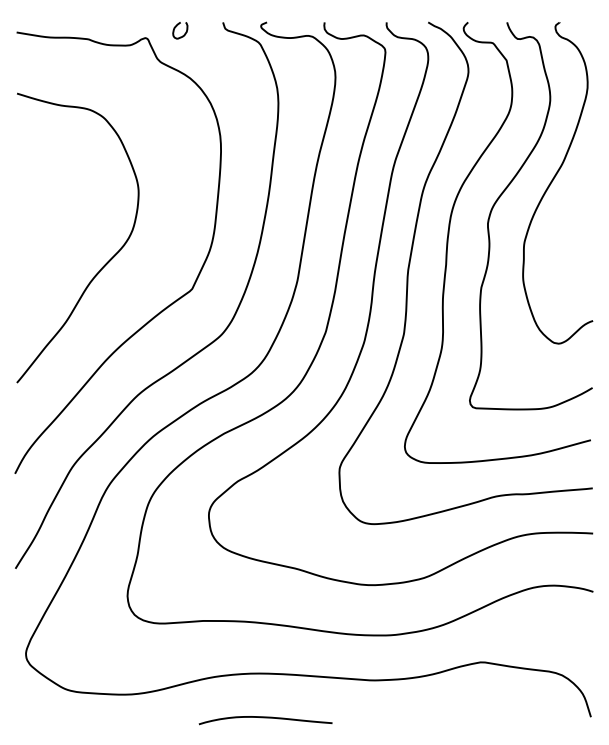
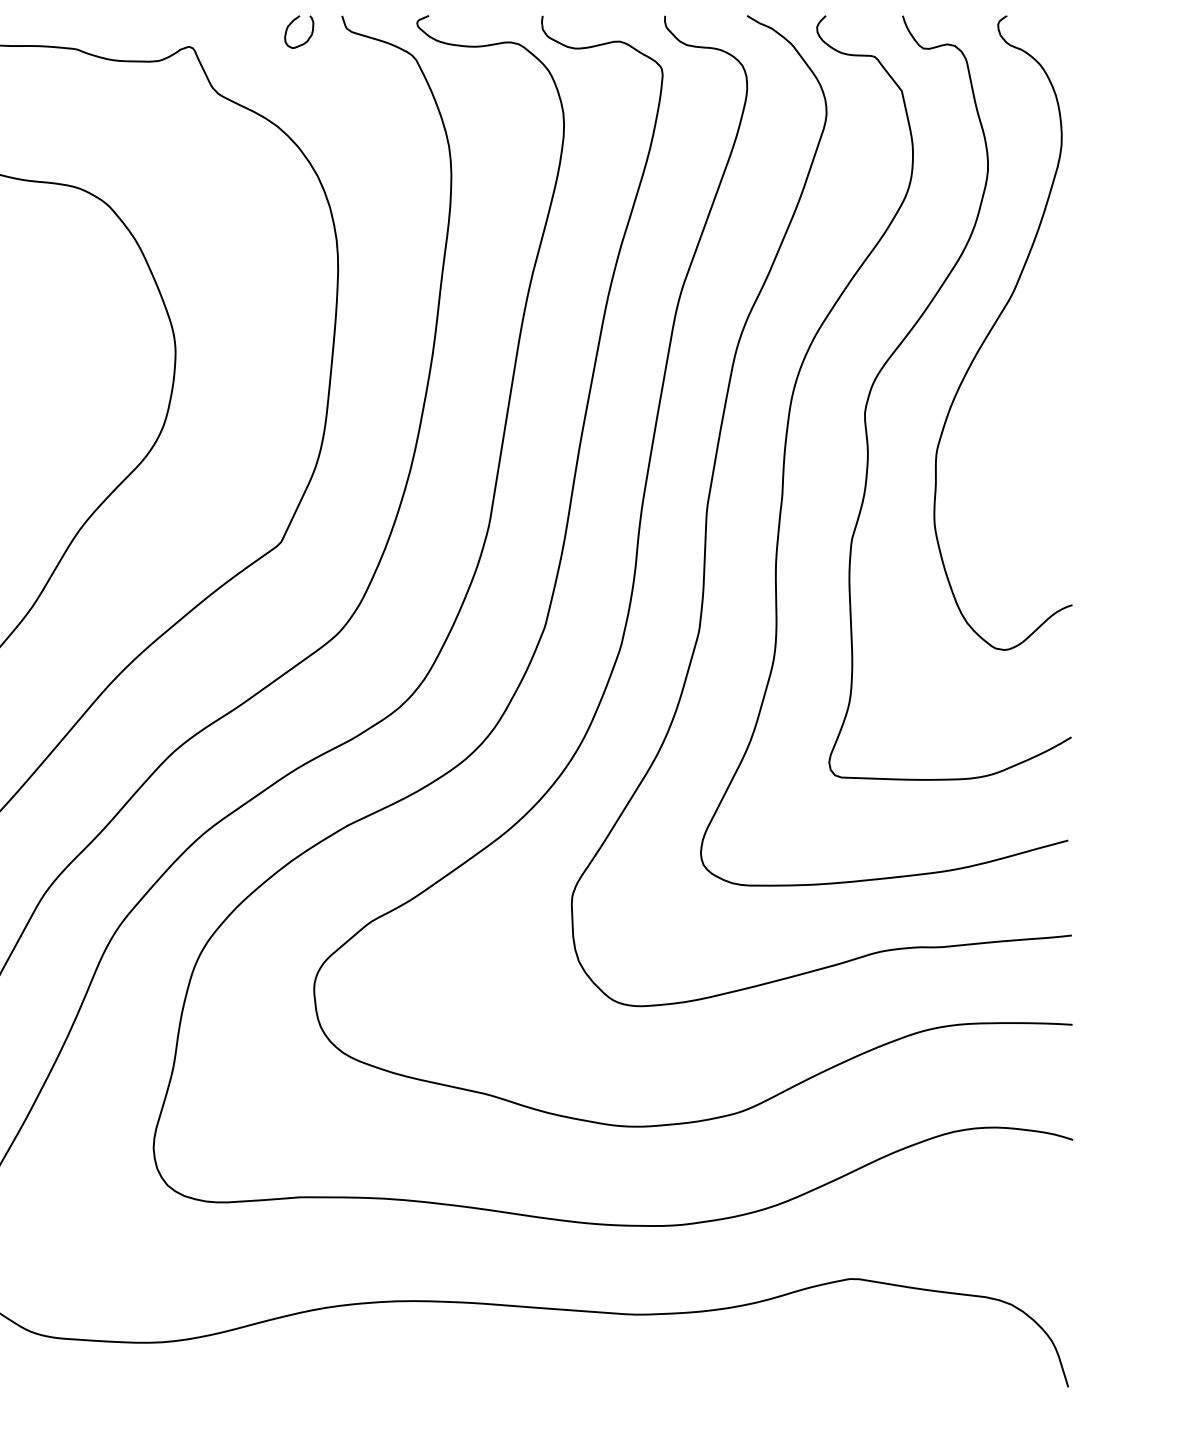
curve: (177, 26) -> (293, 23), moved
curve: (265, 718) -> (425, 1389), removed

